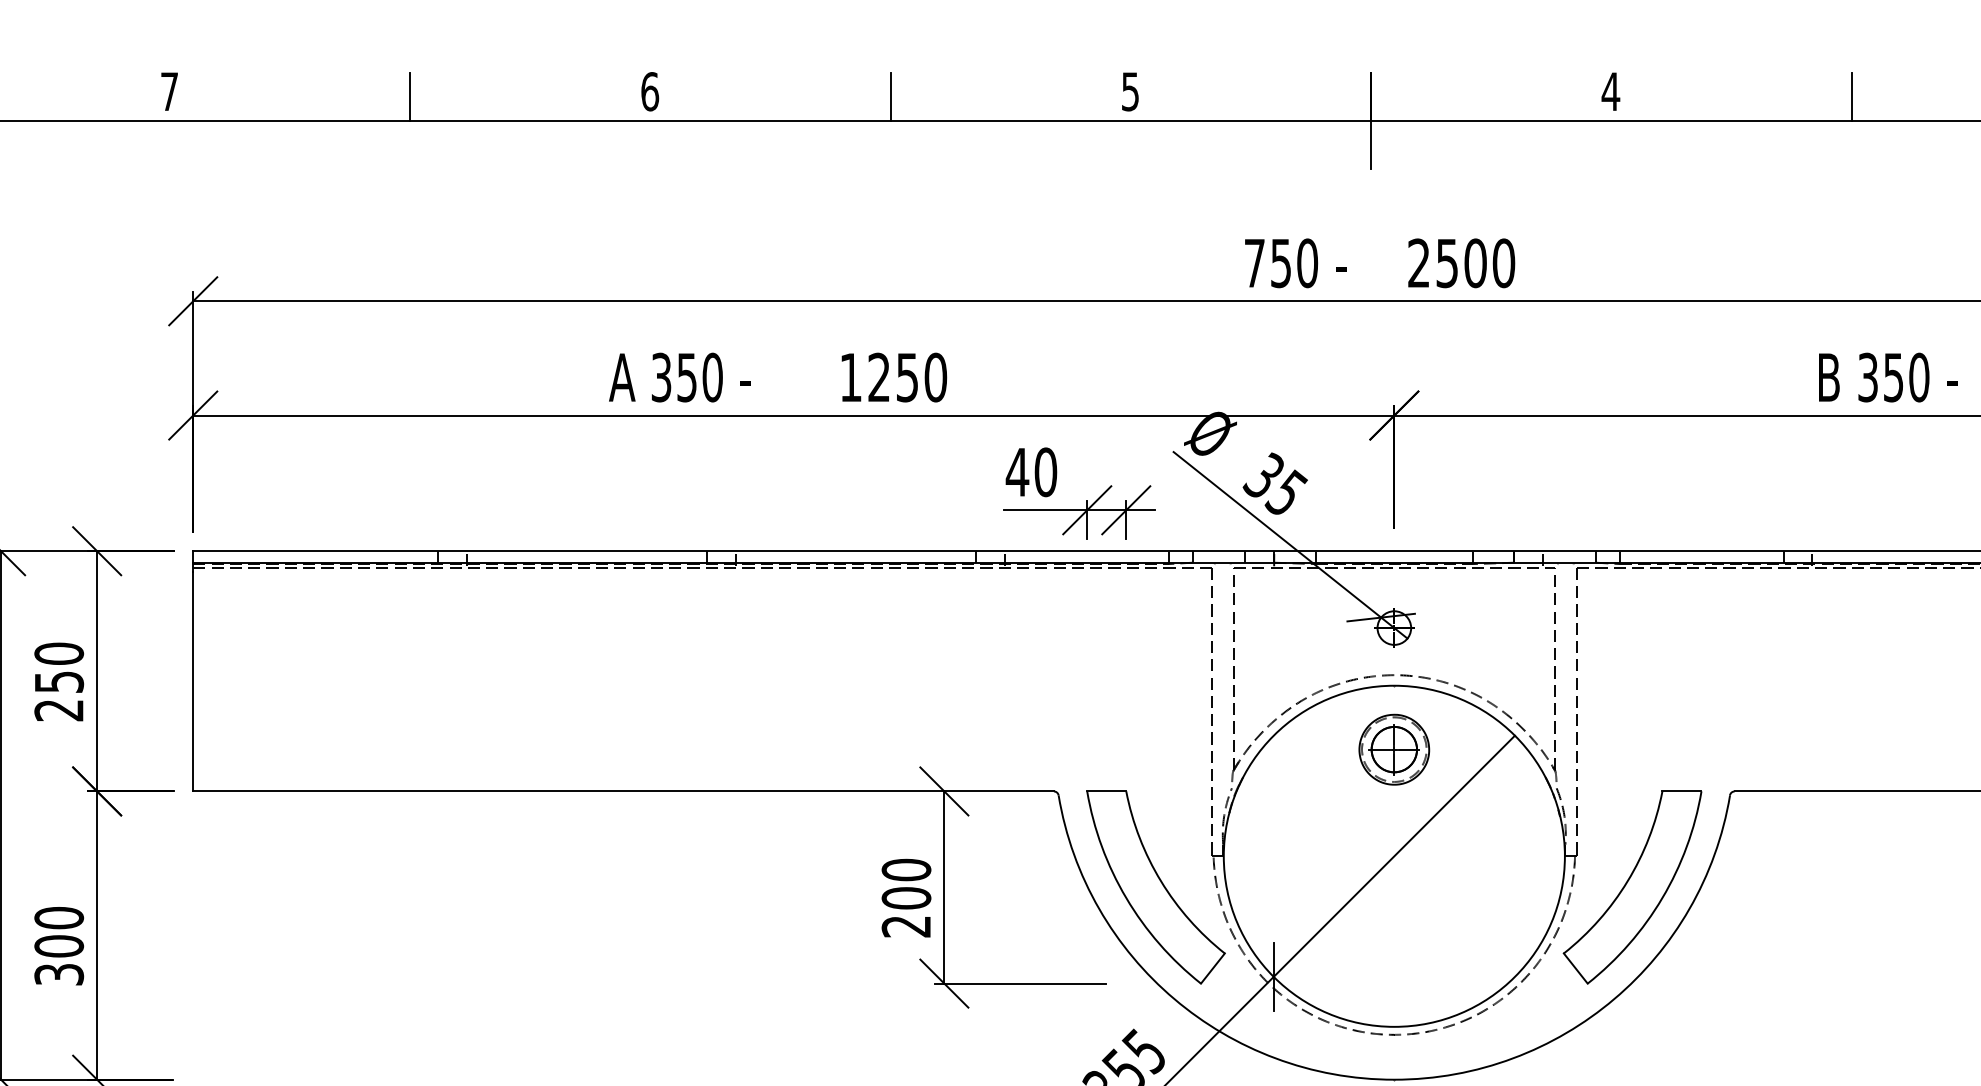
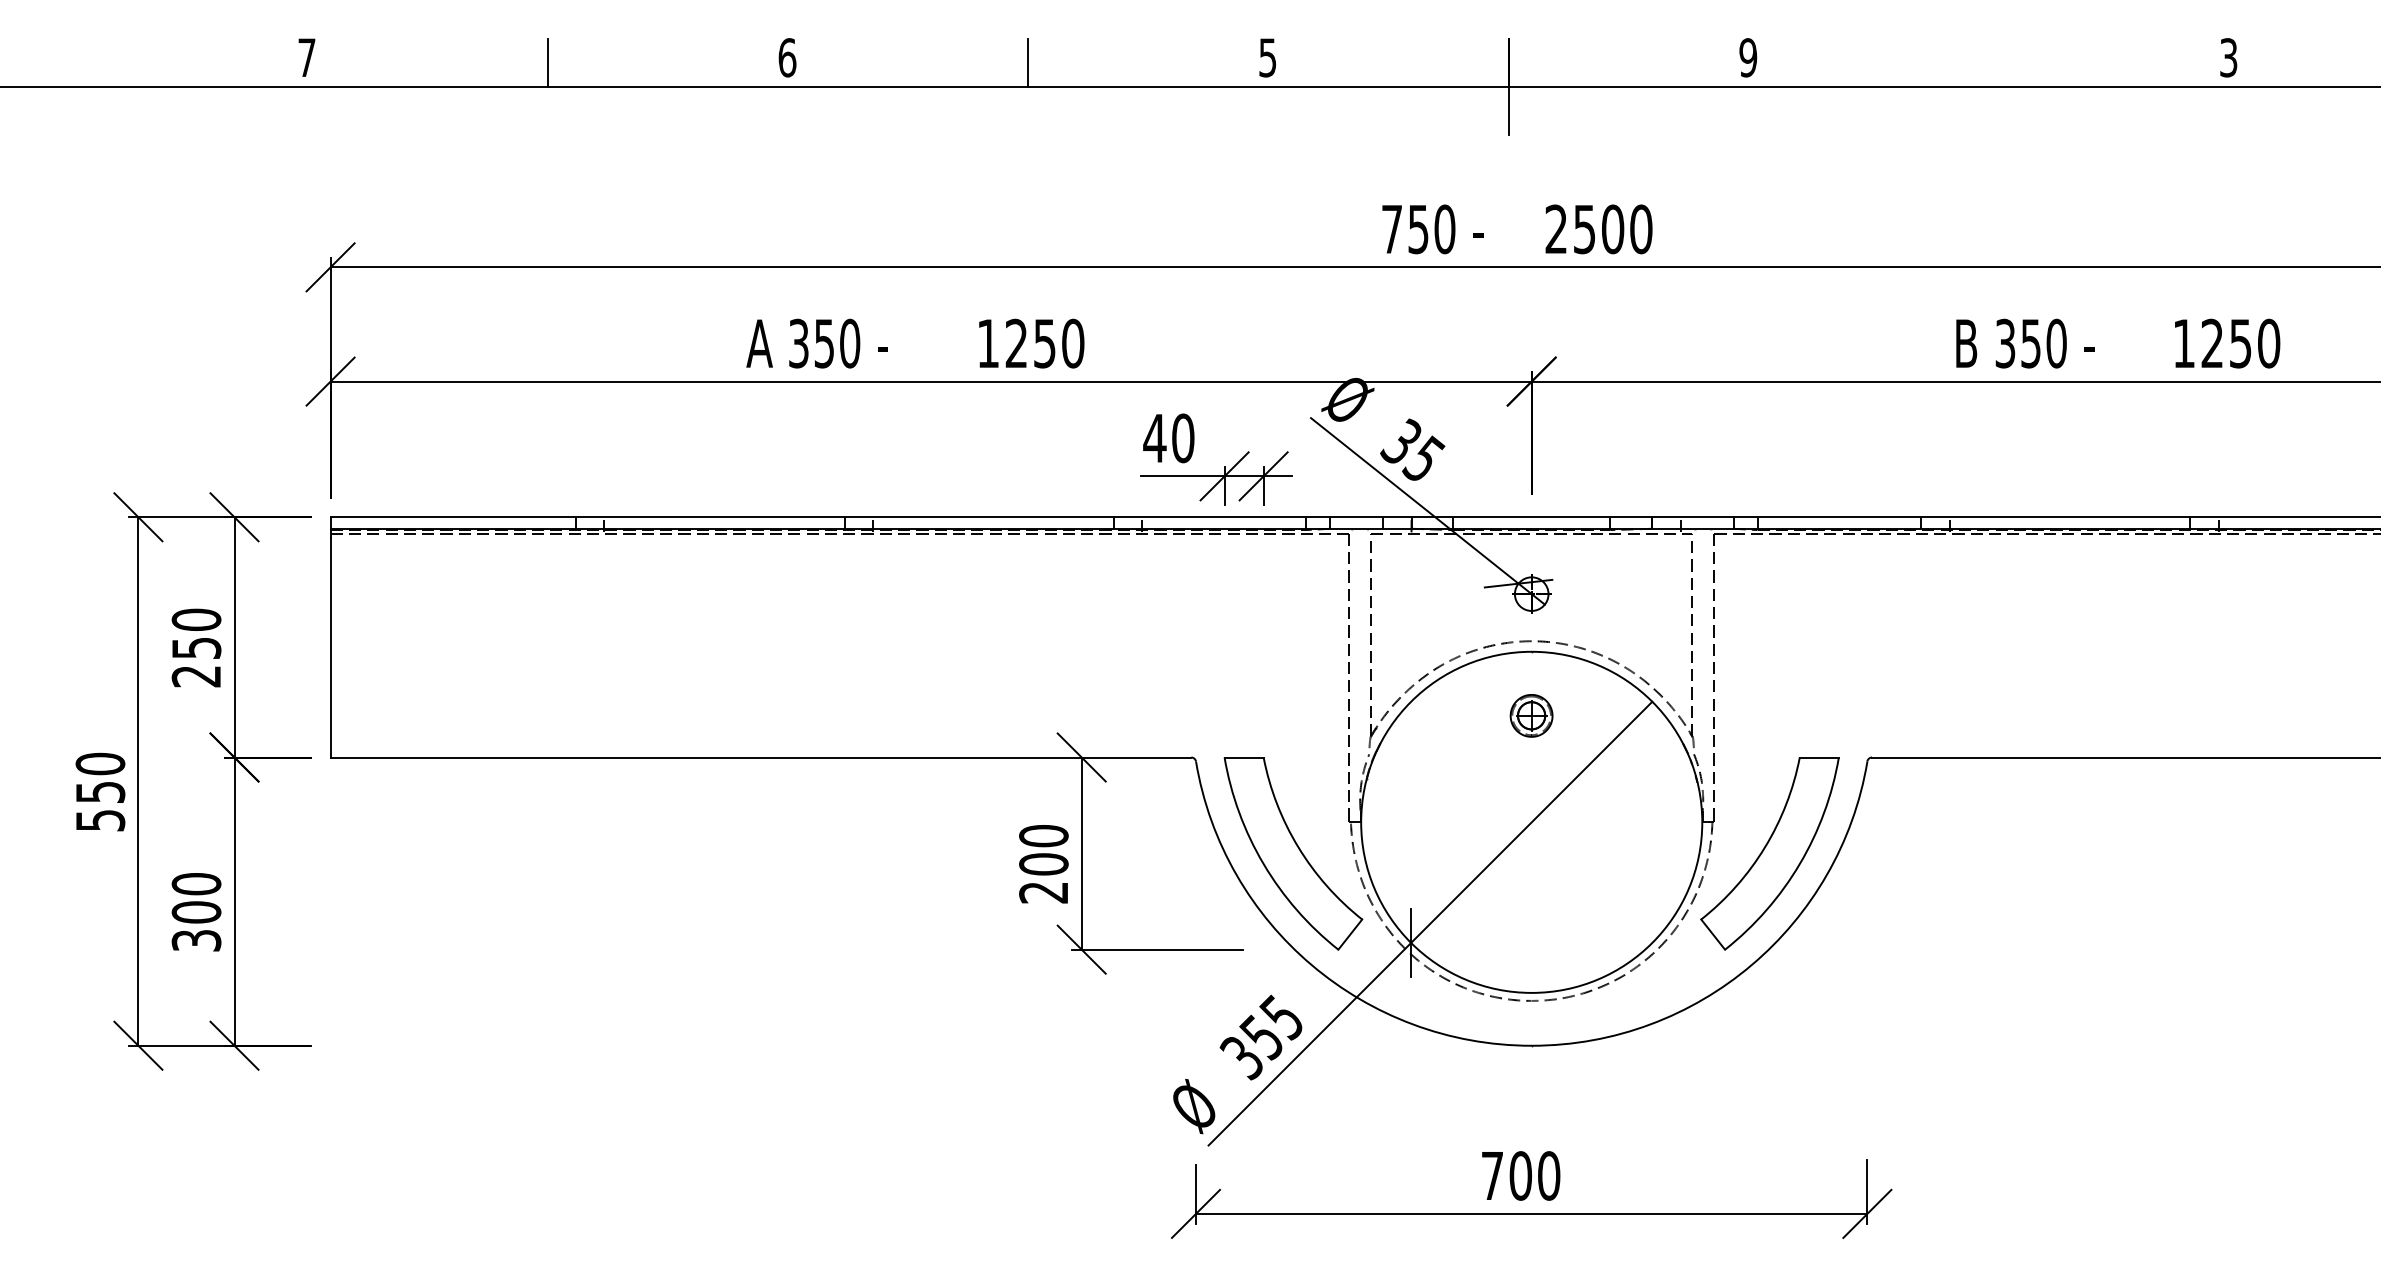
text: (1611, 91) -> (1748, 57), 4 -> 9
line: (1852, 97) -> (1989, 63), removed
part: (1394, 749) -> (1531, 715), size x0.6

